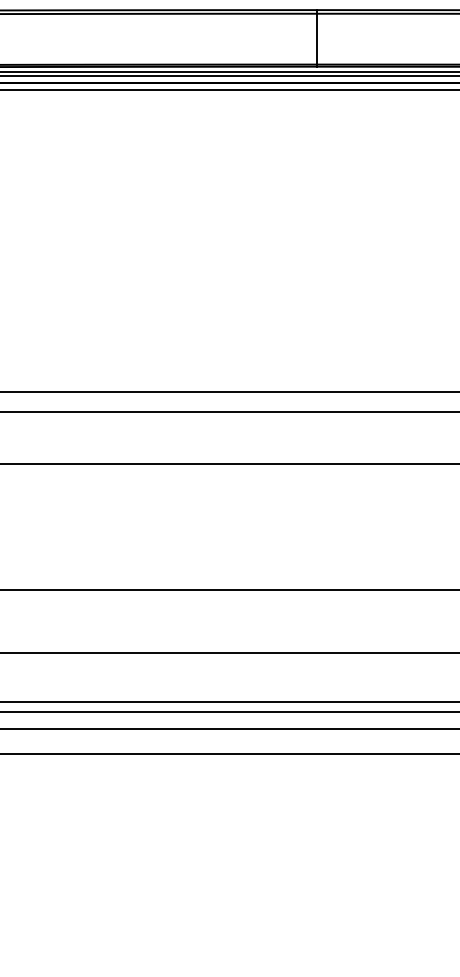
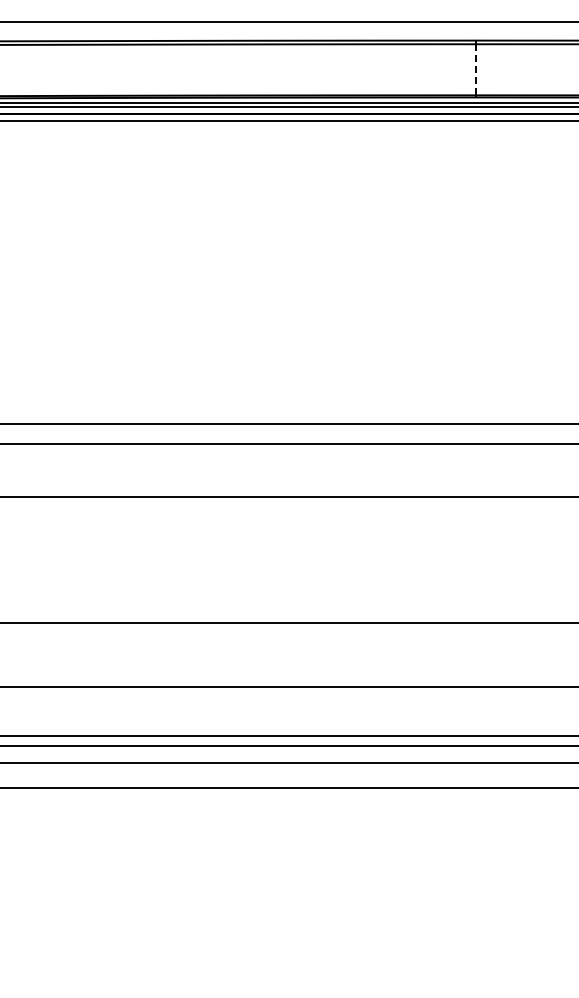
line: (317, 38) -> (476, 69), solid -> dashed

